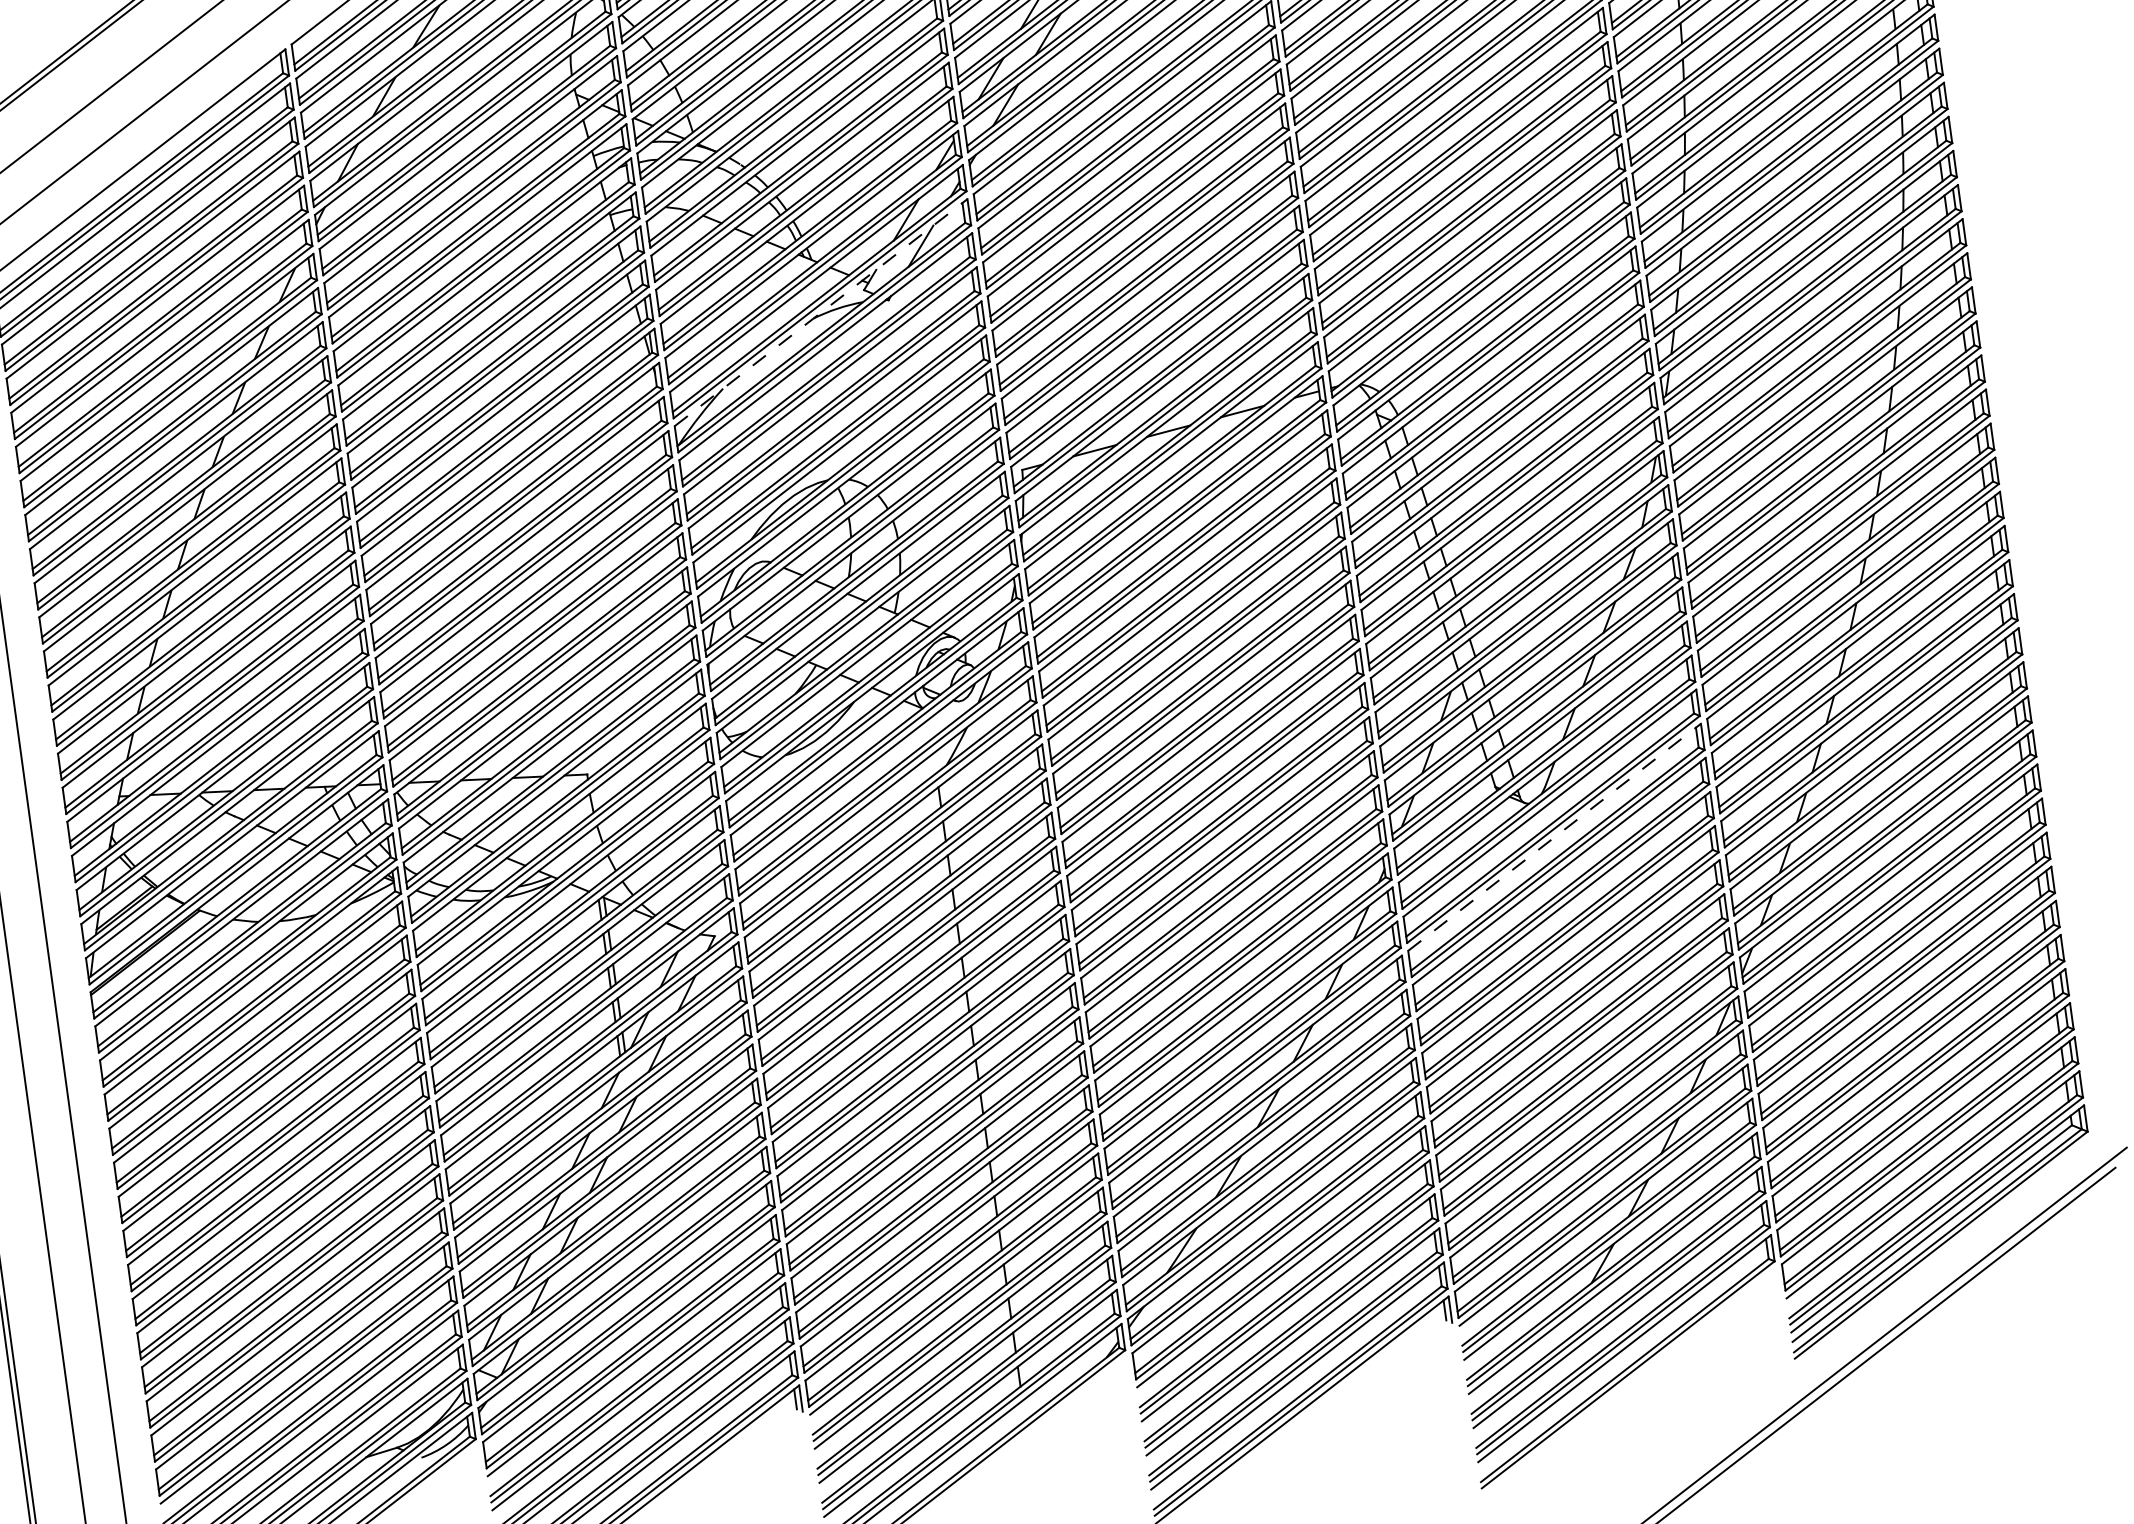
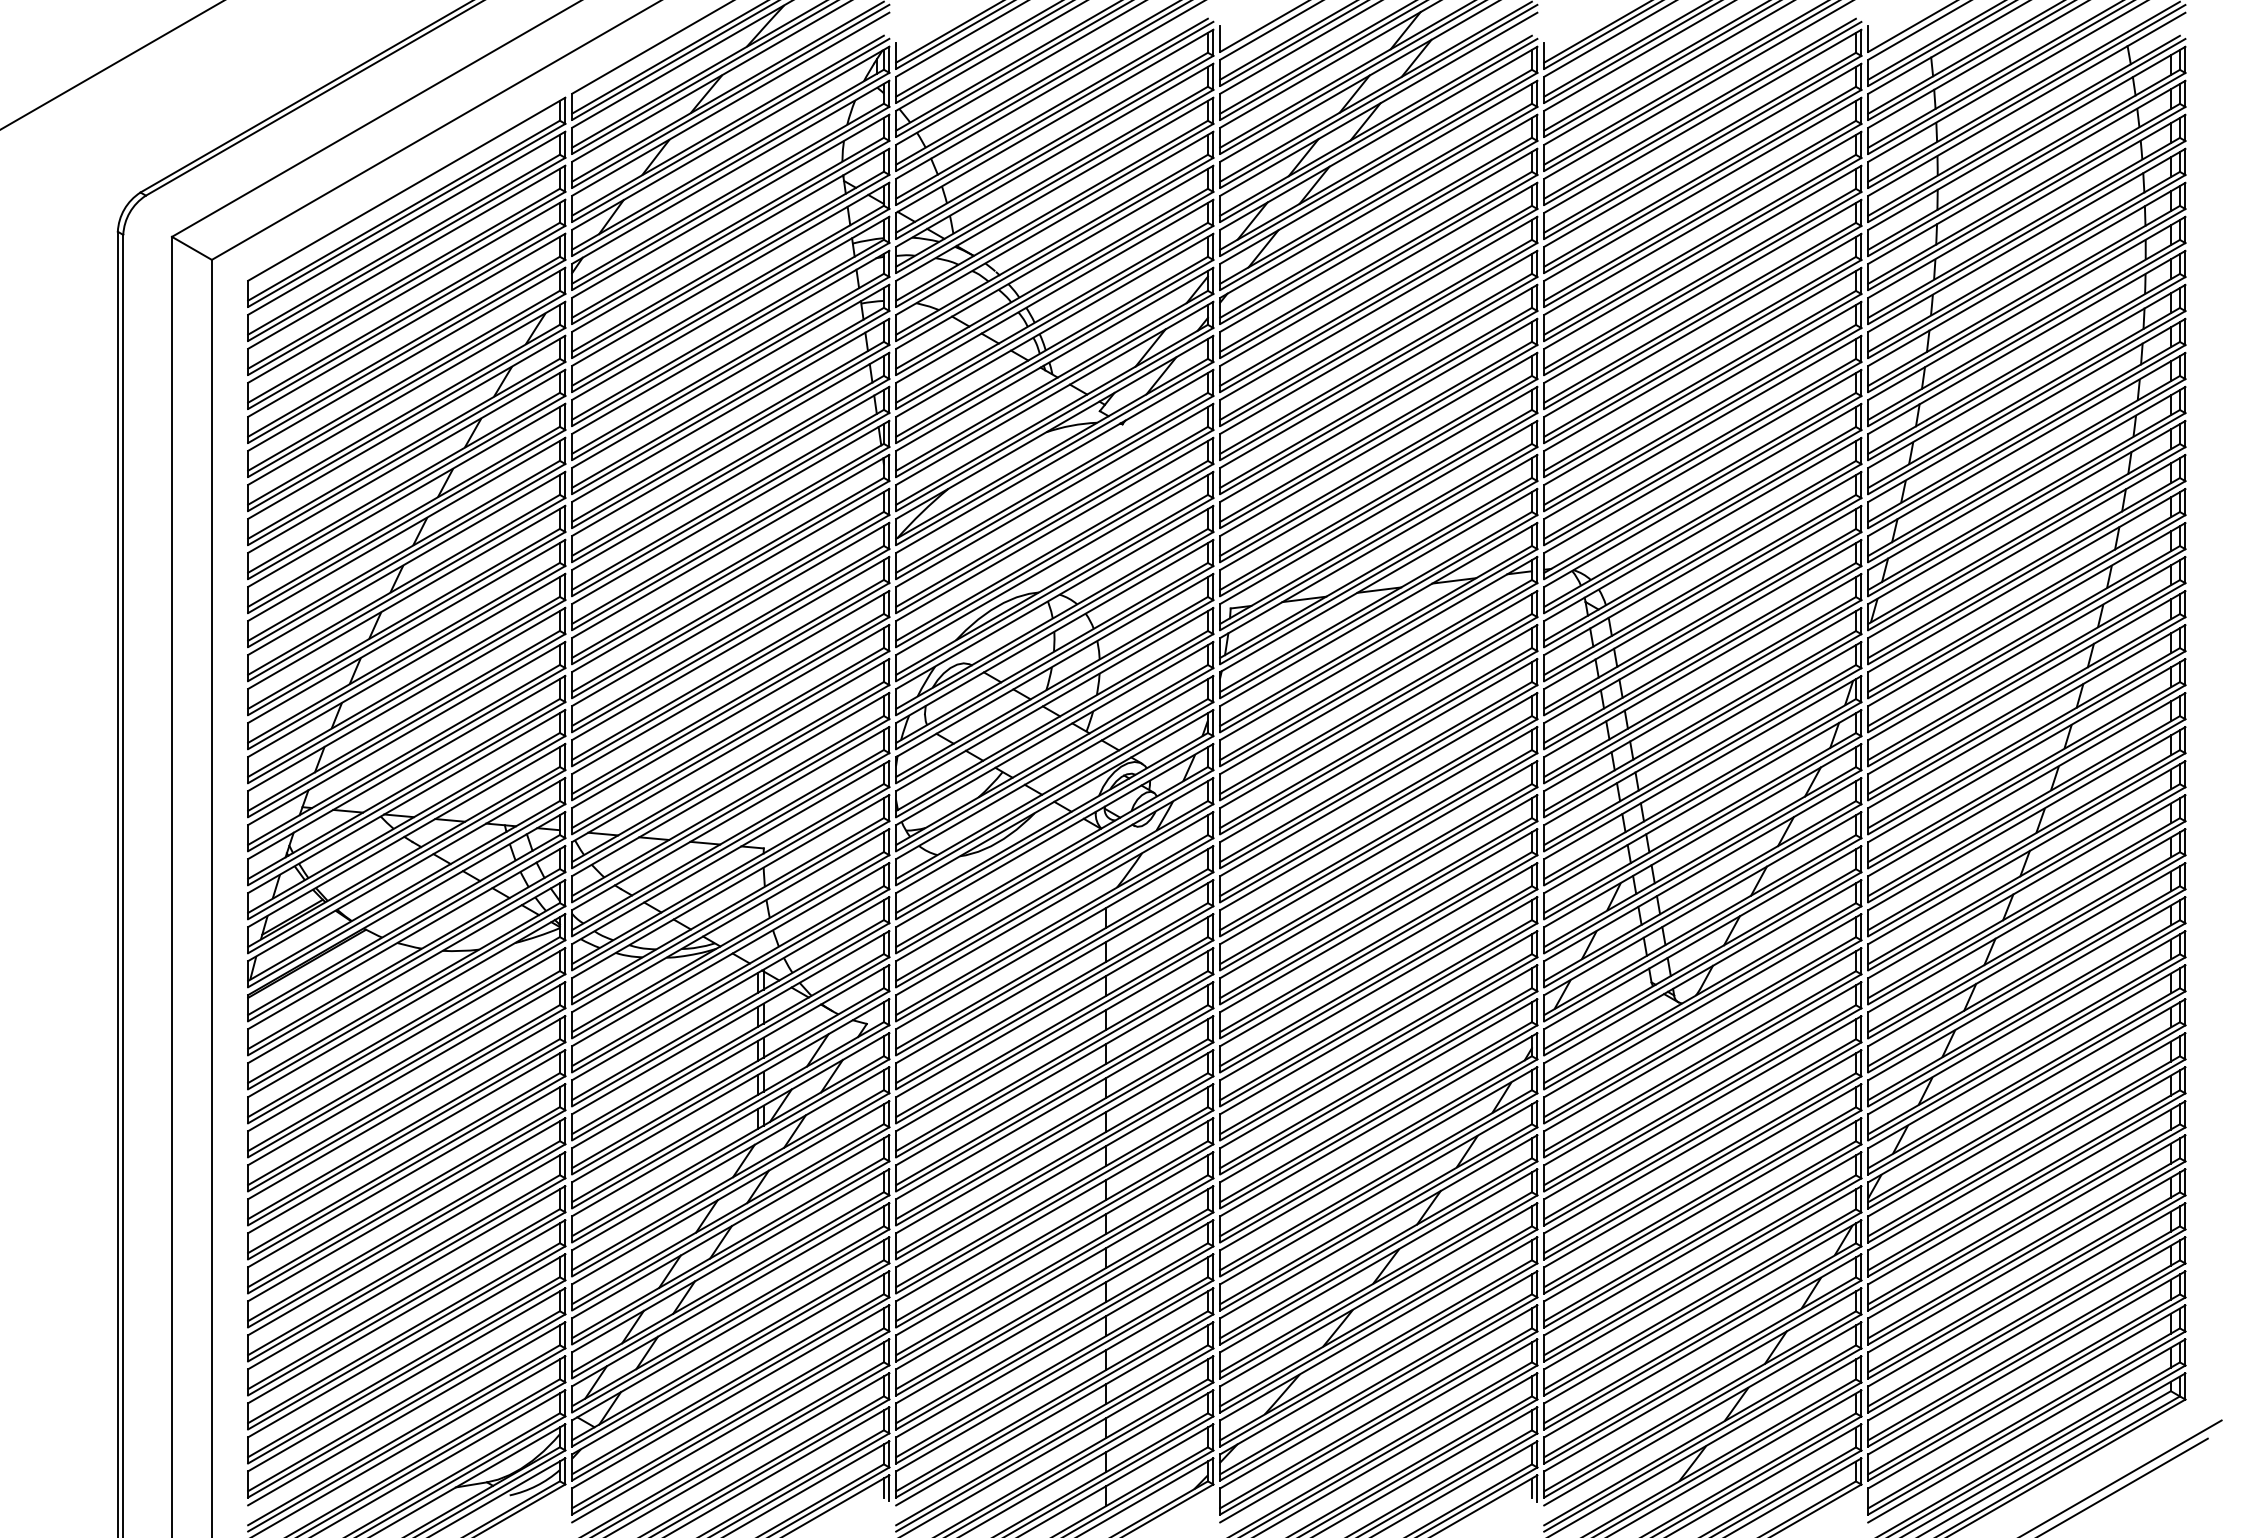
line: (821, 312) -> (1055, 427), dashed -> solid
line: (1555, 836) -> (1703, 1039), dashed -> solid

